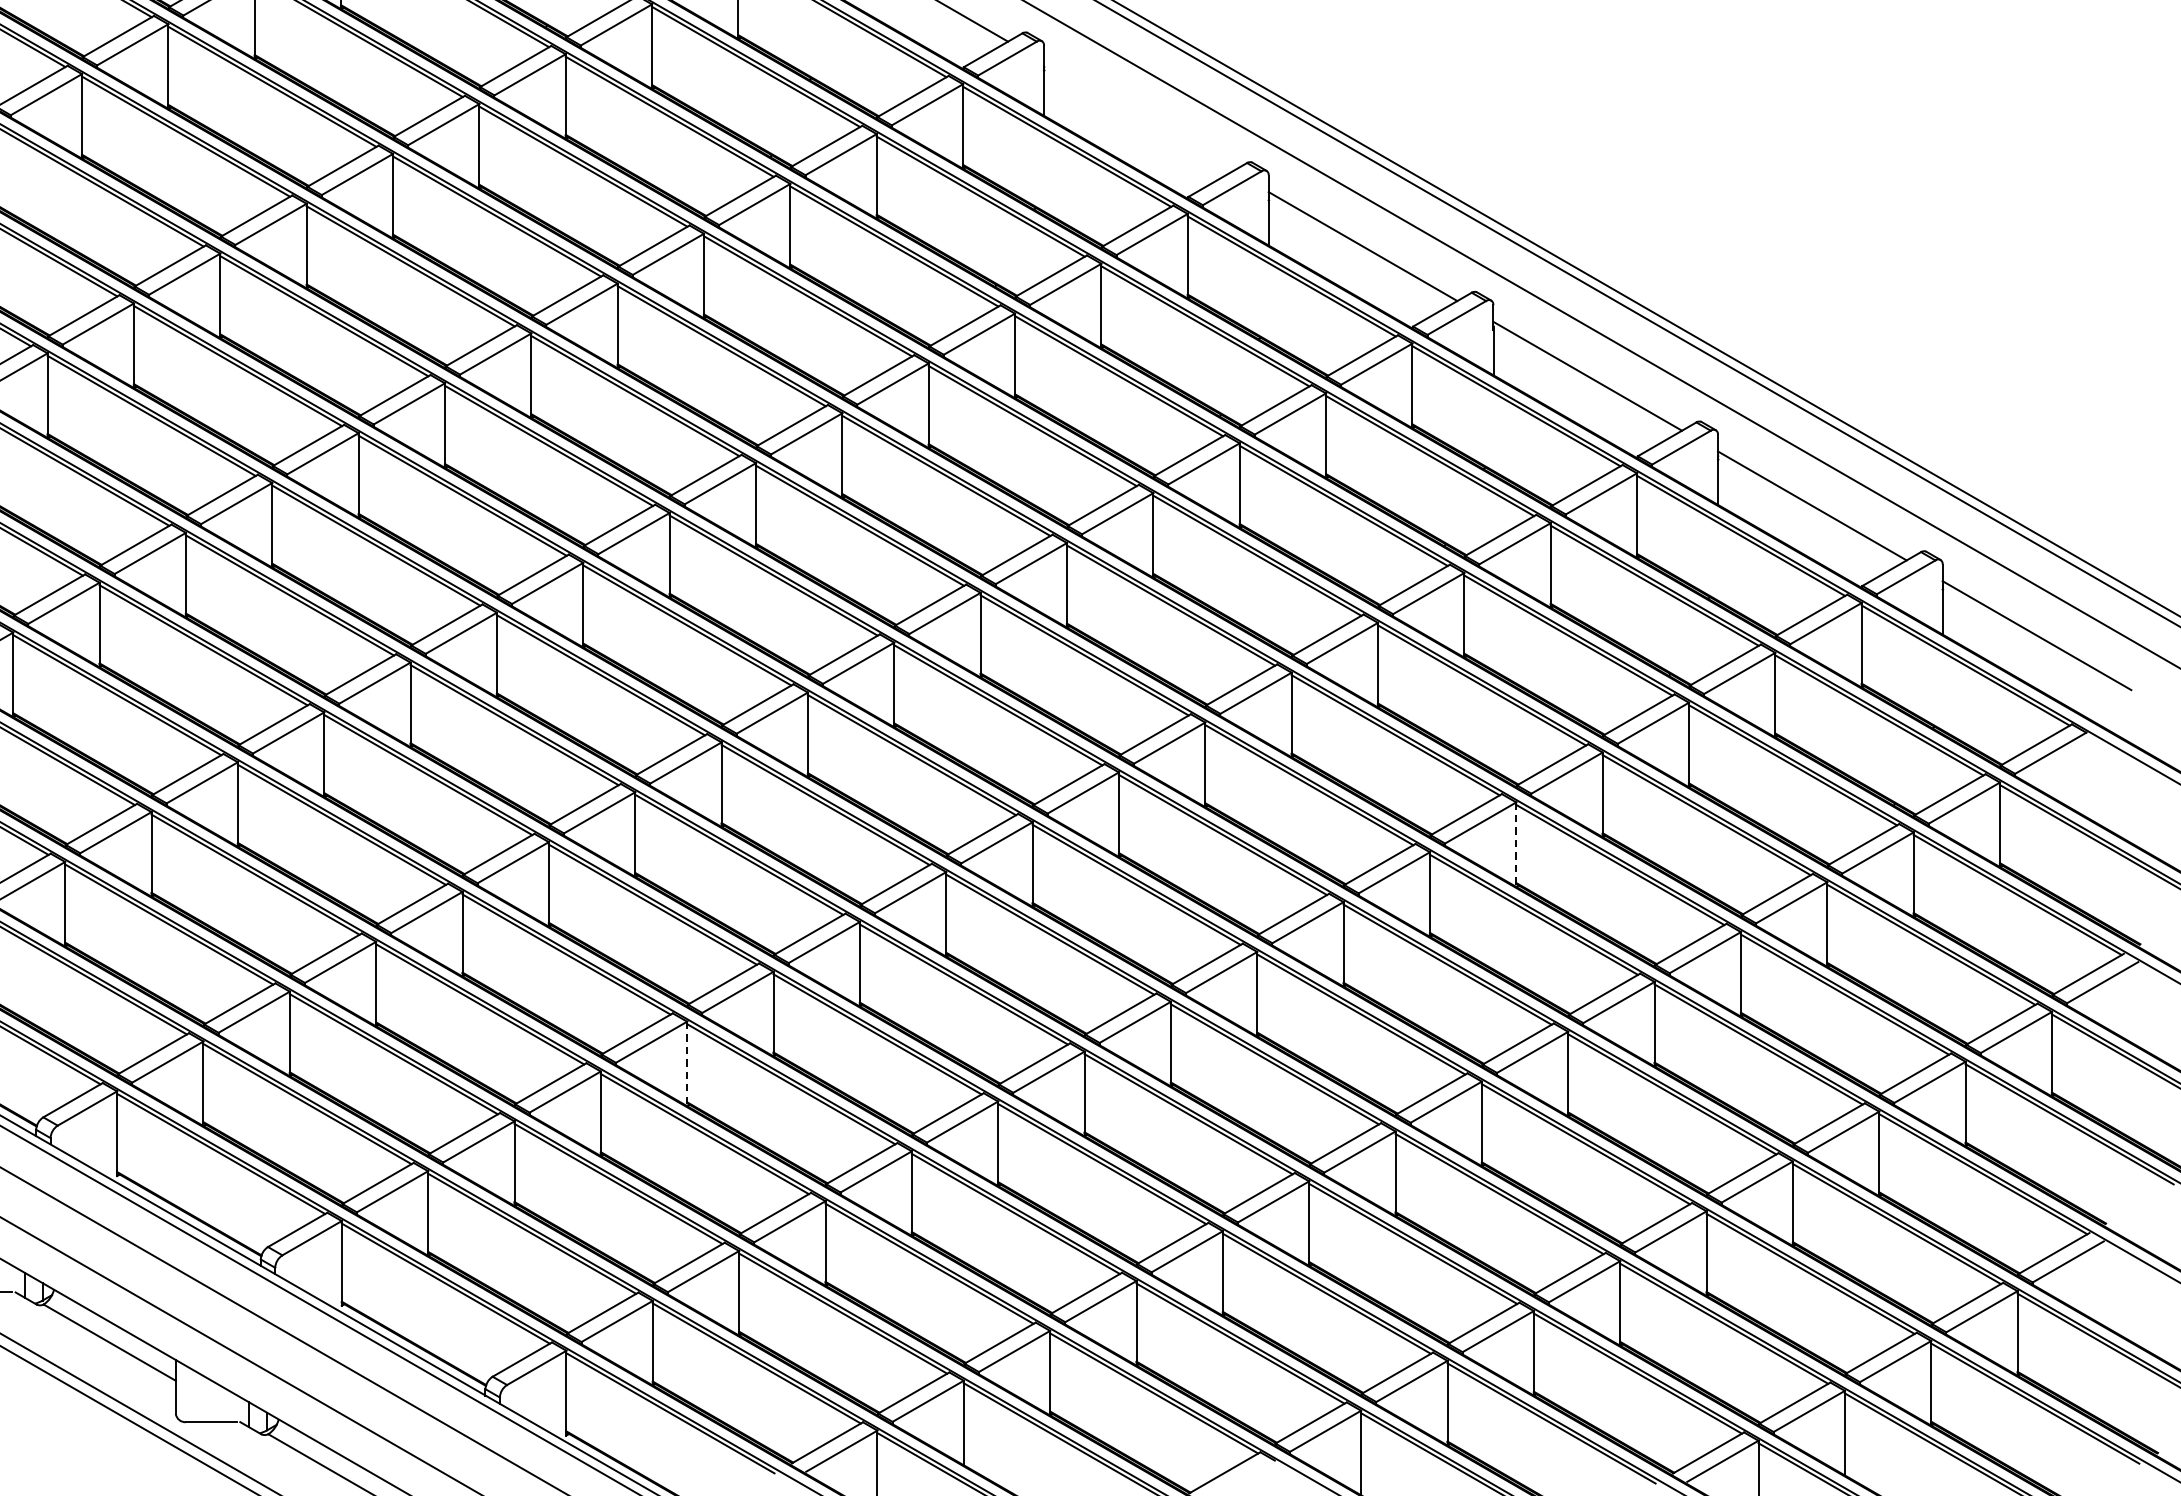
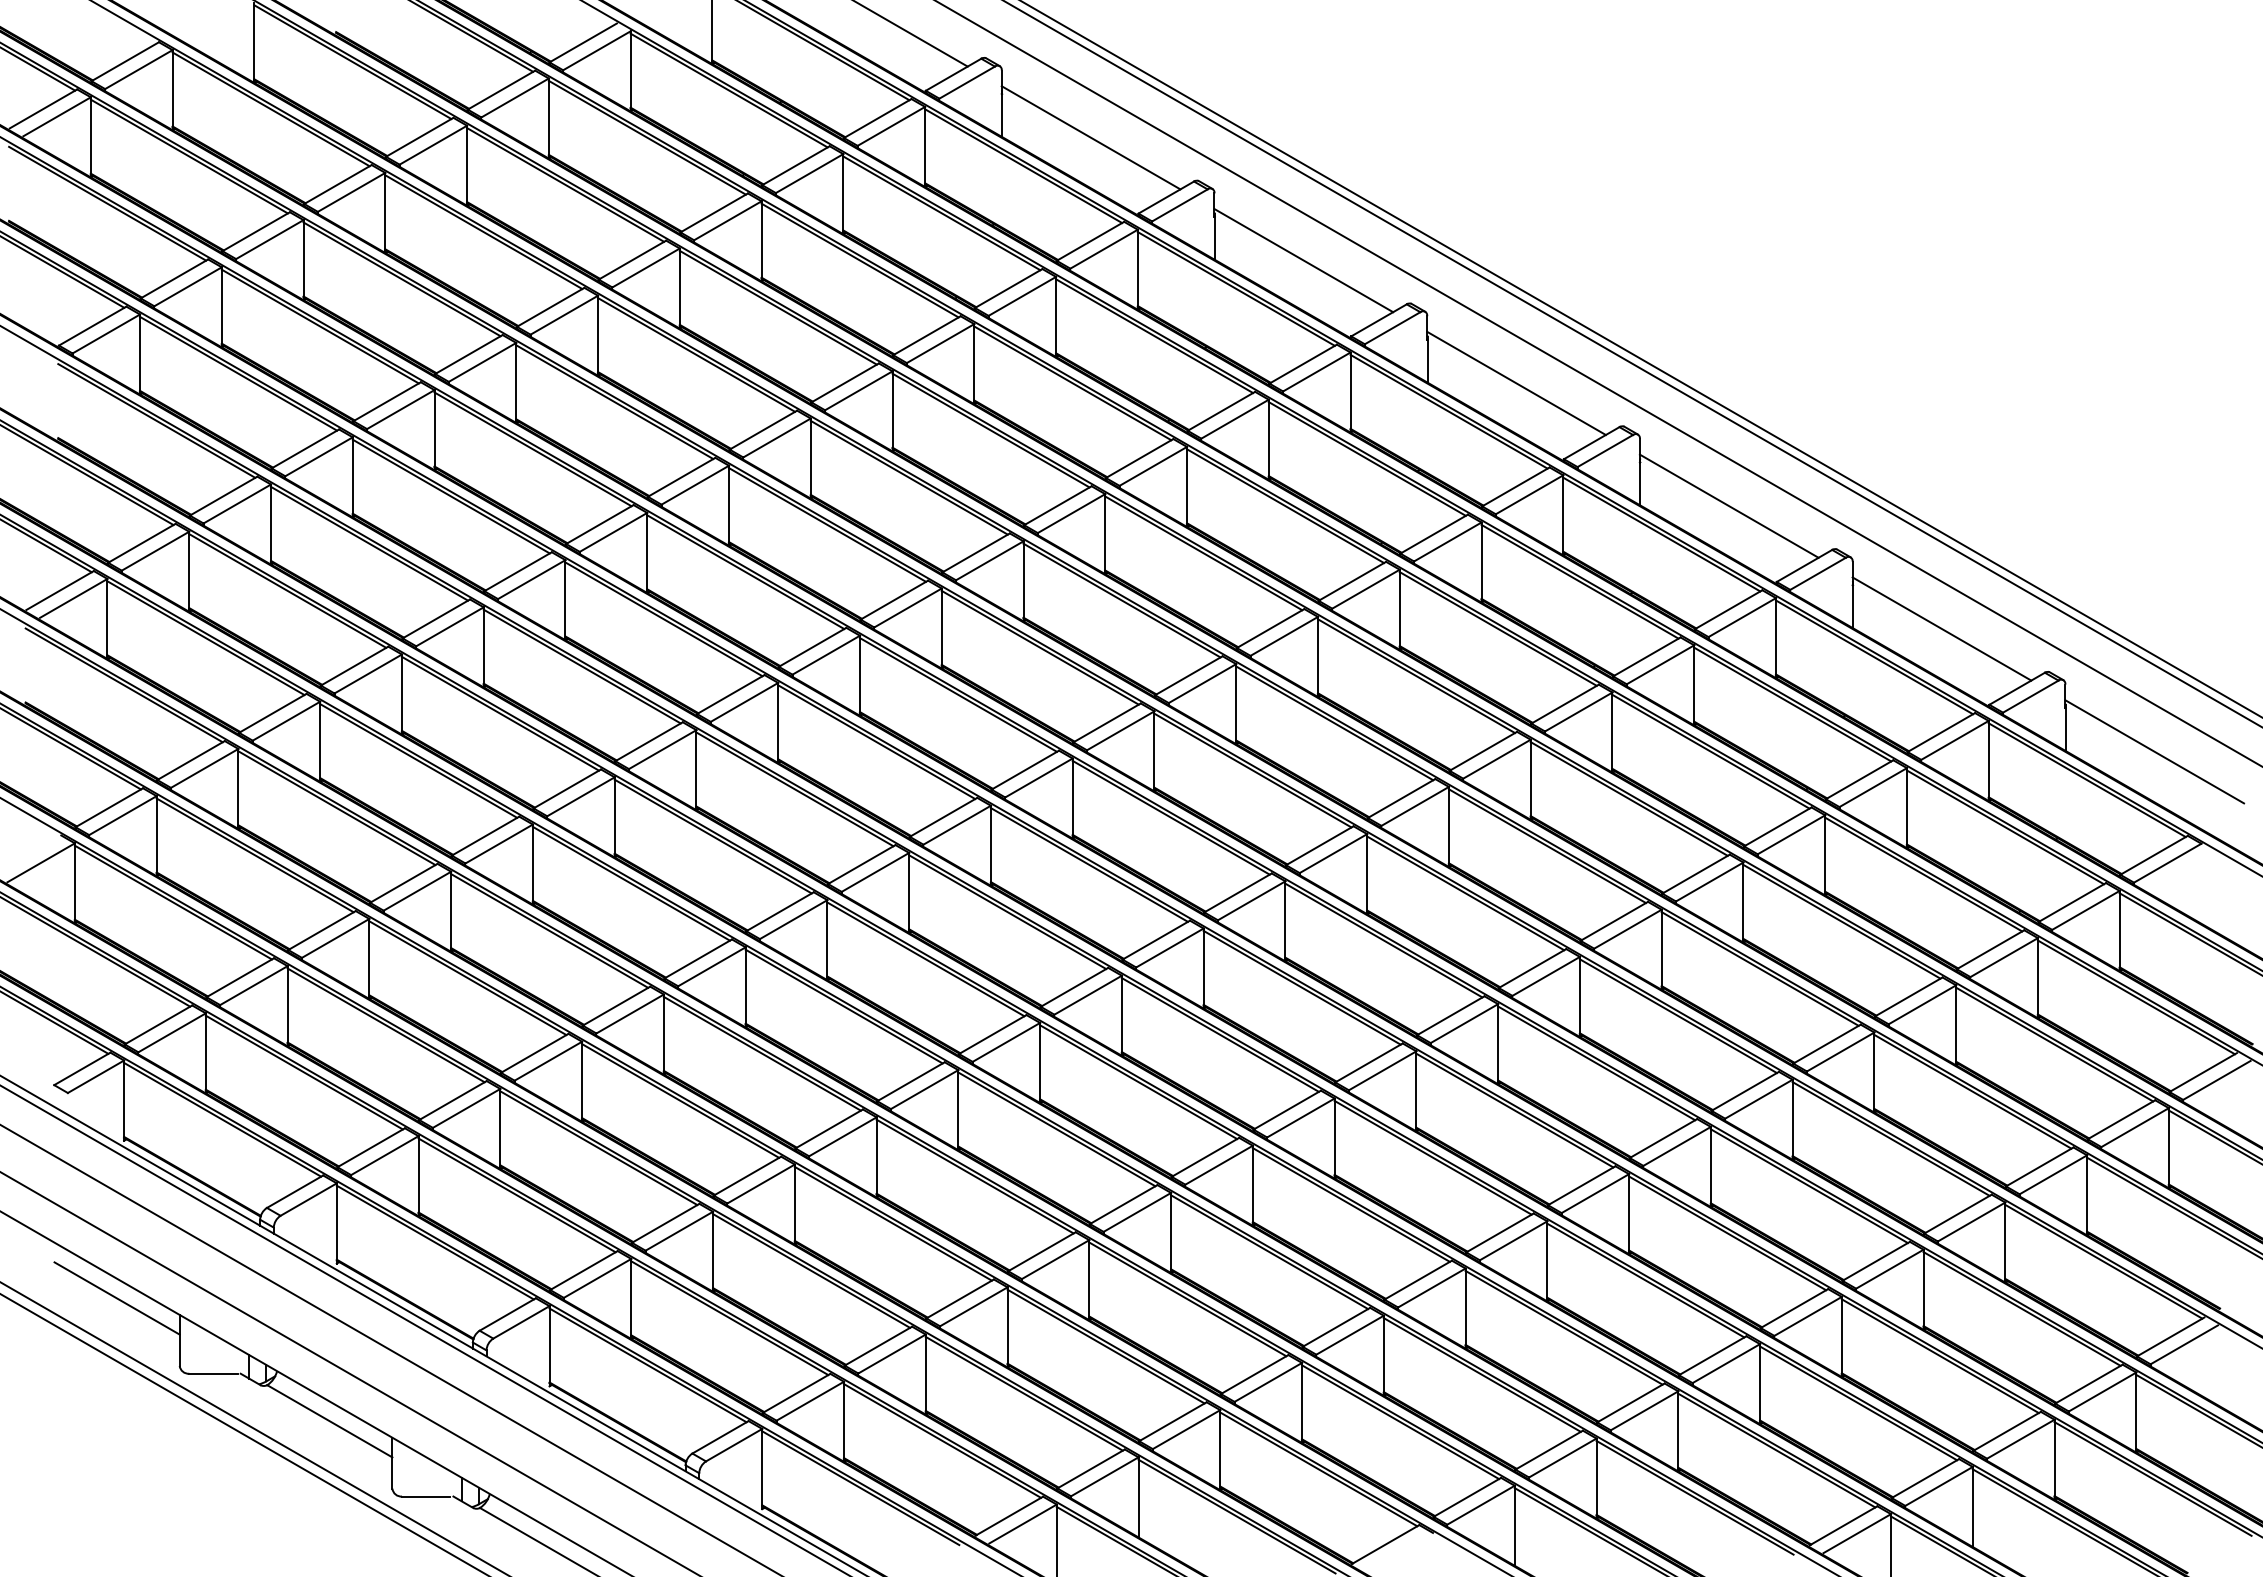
line: (1138, 116) -> (1303, 260), added
line: (1516, 845) -> (1661, 950), dashed -> solid
line: (687, 1064) -> (876, 1157), dashed -> solid

